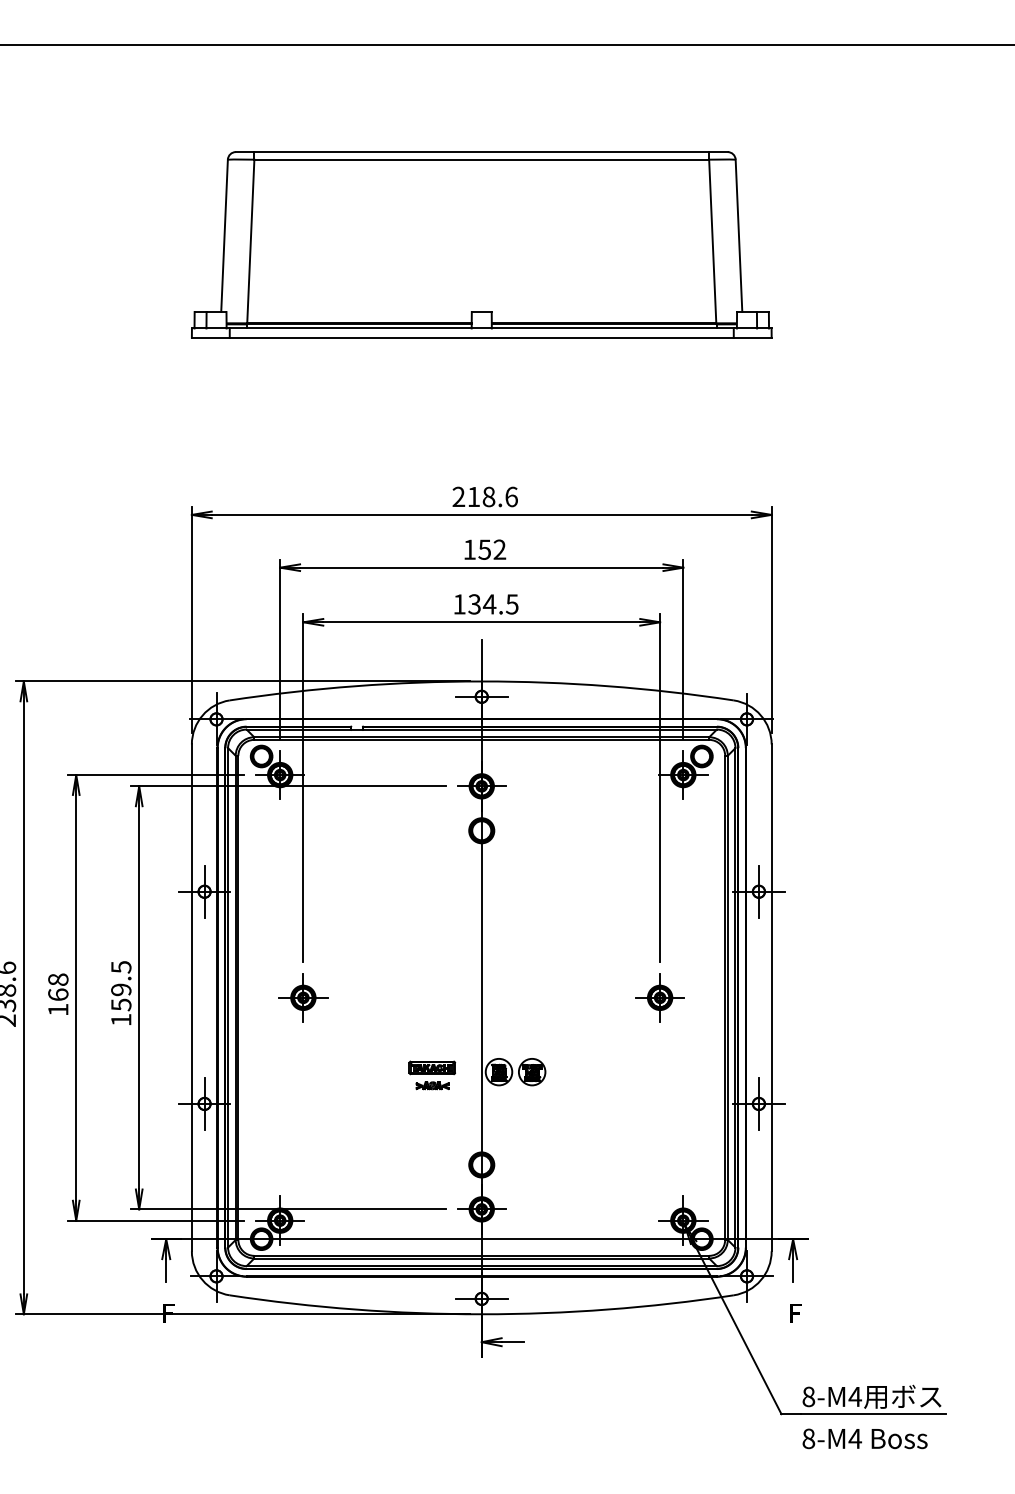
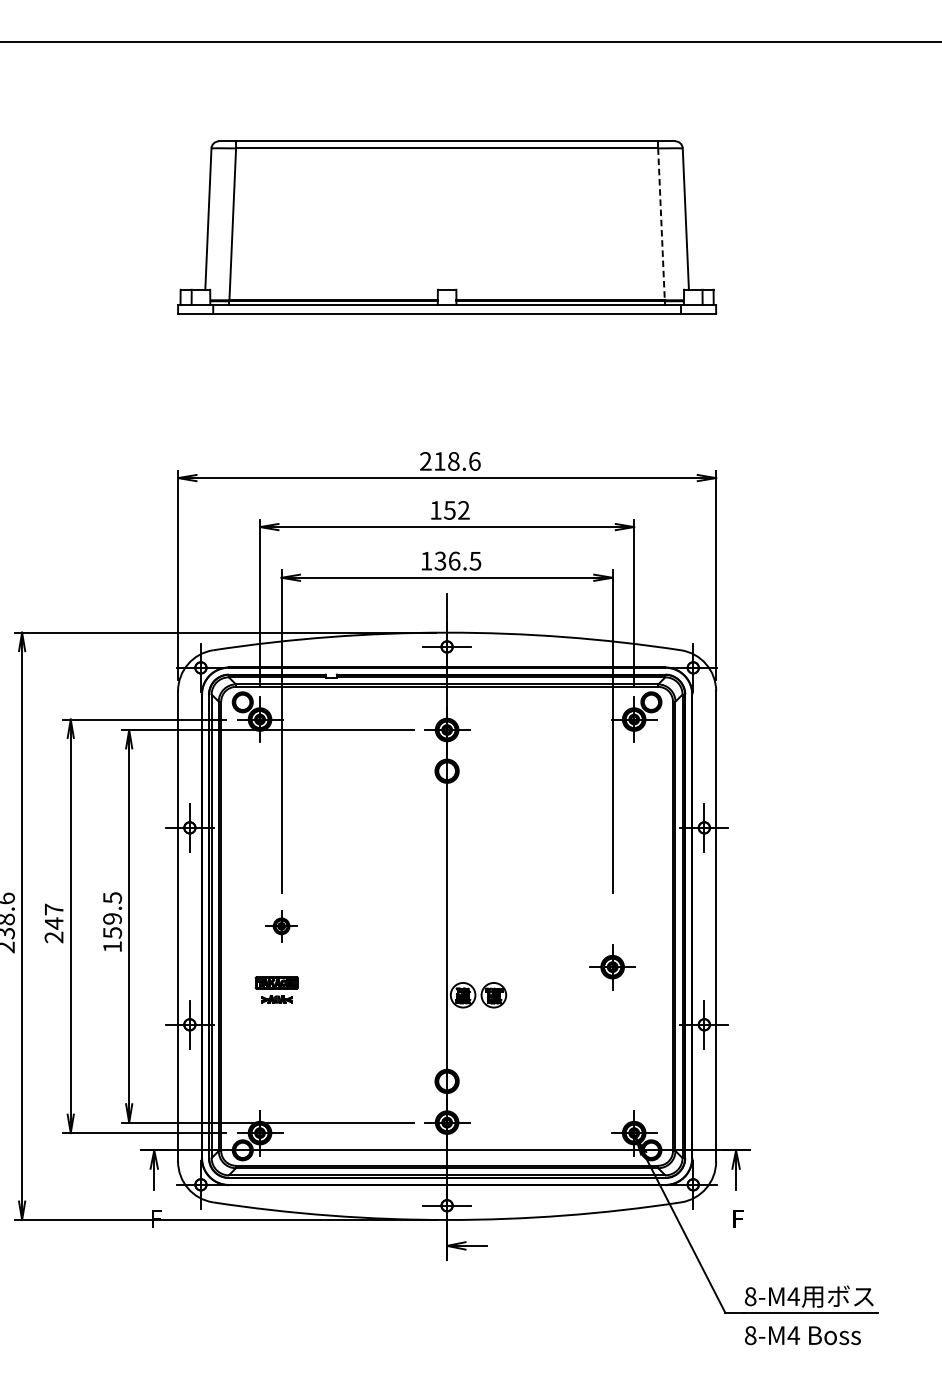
line: (712, 241) -> (661, 224), solid -> dashed
text: (489, 604) -> (454, 561), 134.5 -> 136.5
text: (58, 994) -> (54, 923), 168 -> 247
part: (303, 997) -> (281, 925), size x0.7
part: (659, 997) -> (612, 966), moved
part: (432, 1075) -> (277, 990), moved

